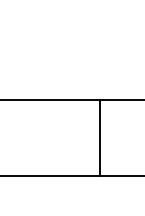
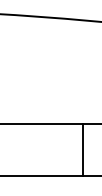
line: (99, 137) -> (83, 149), moved

